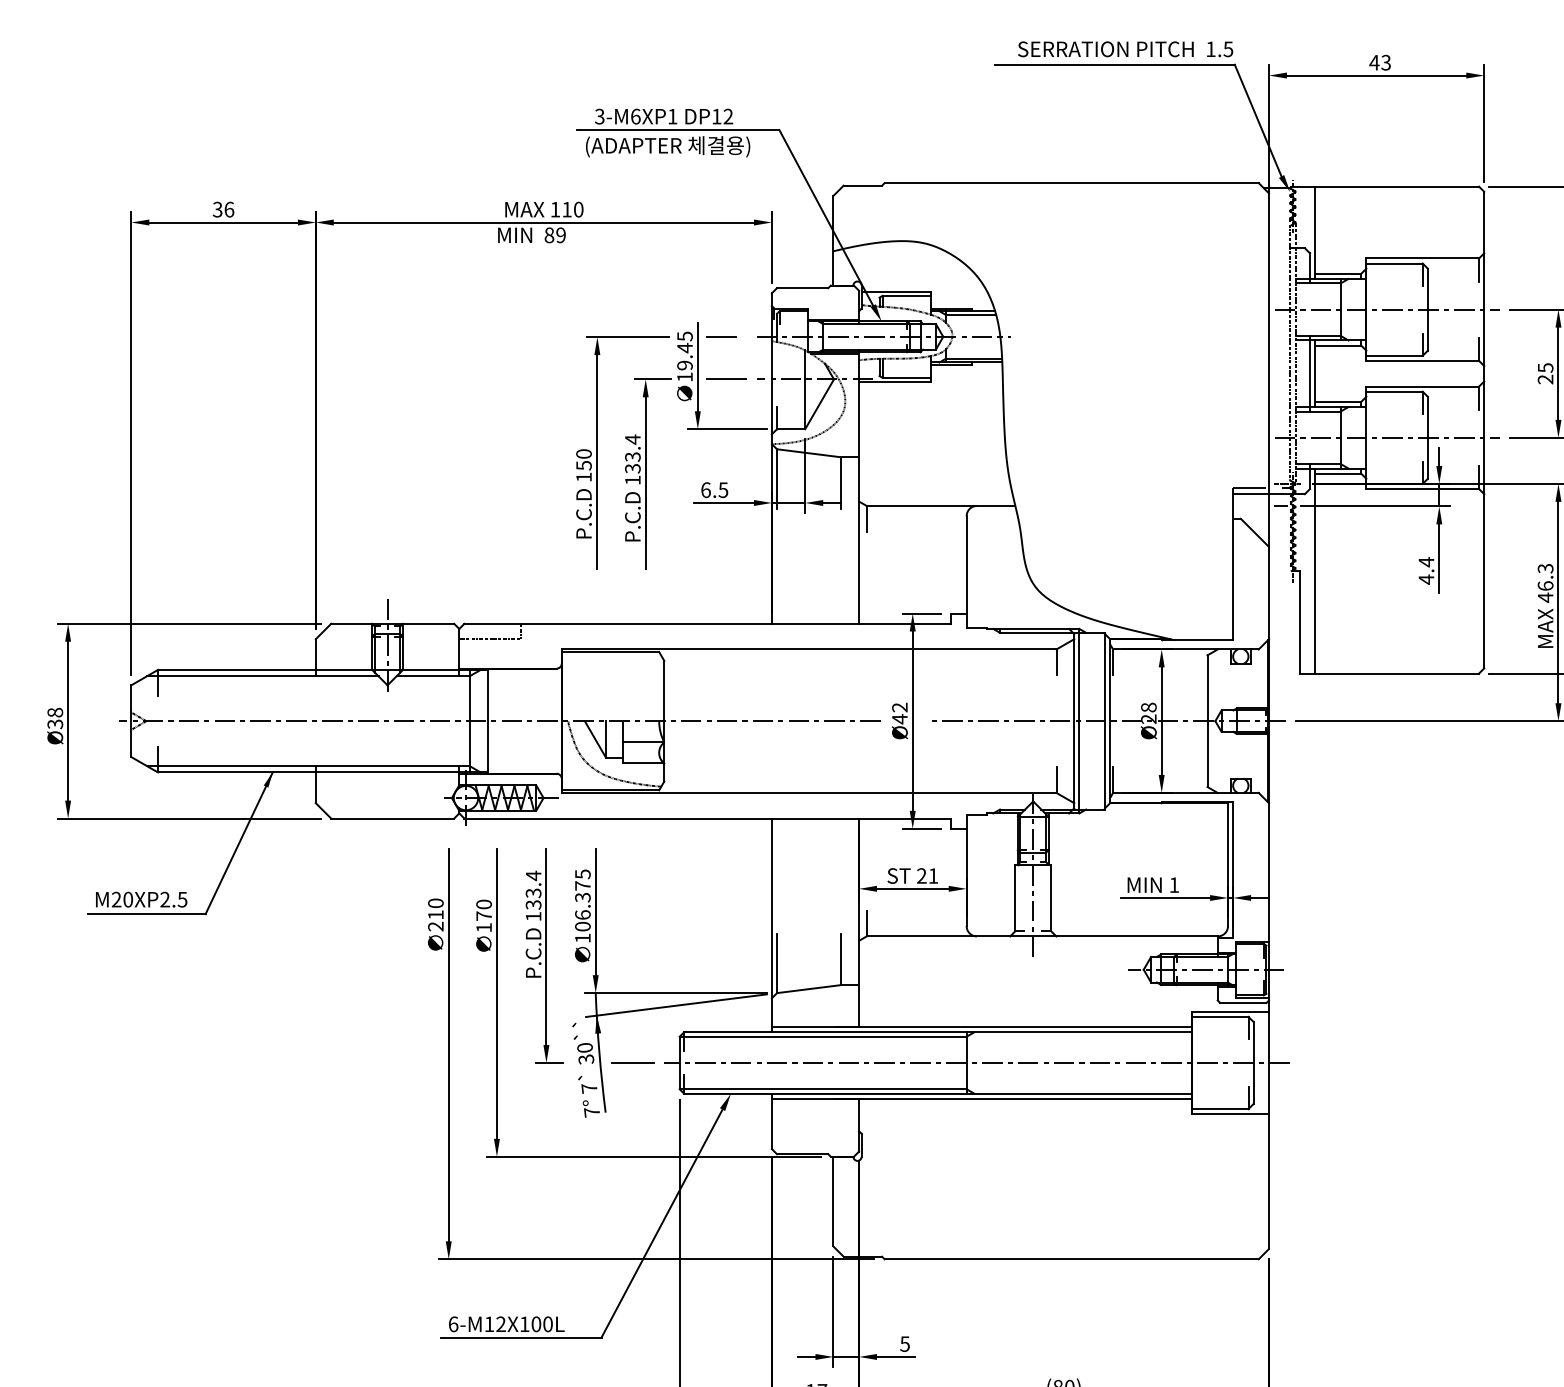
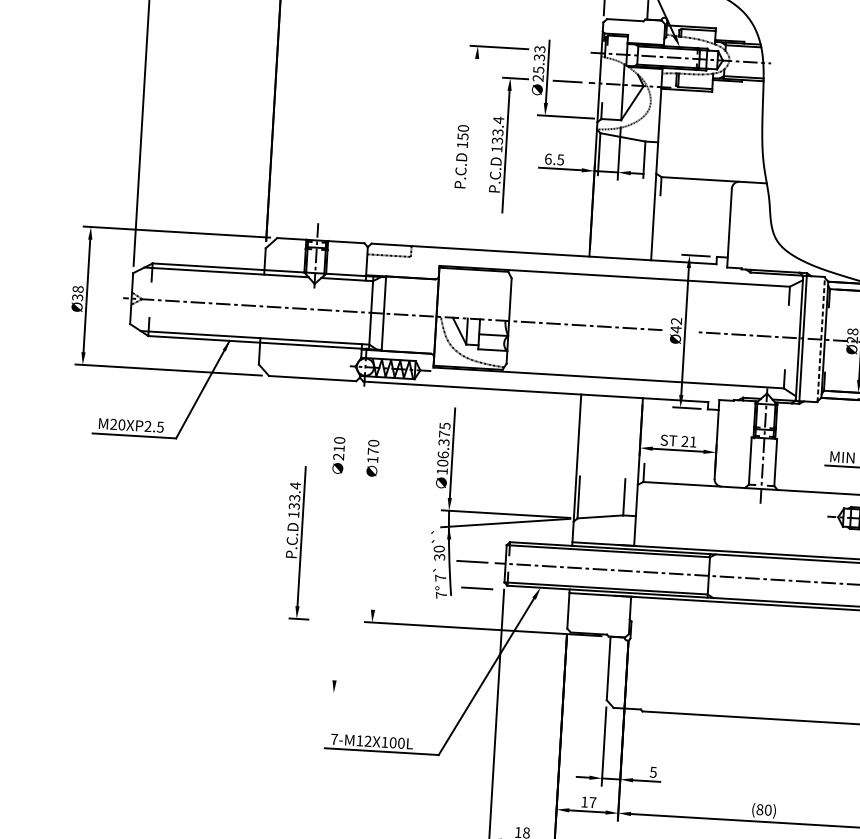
line: (721, 337) -> (565, 51), removed
text: (684, 356) -> (538, 63), 19.45 -> 25.33
line: (597, 461) -> (472, 134), removed
line: (1105, 720) -> (821, 339), solid -> dashed
part: (544, 955) -> (299, 542), moved
line: (496, 993) -> (378, 506), removed
line: (448, 1044) -> (342, 540), removed
line: (641, 1099) -> (477, 588), added
line: (656, 1259) -> (480, 701), removed
text: (453, 1324) -> (334, 739), 6-M12X100L -> 7-M12X100L

